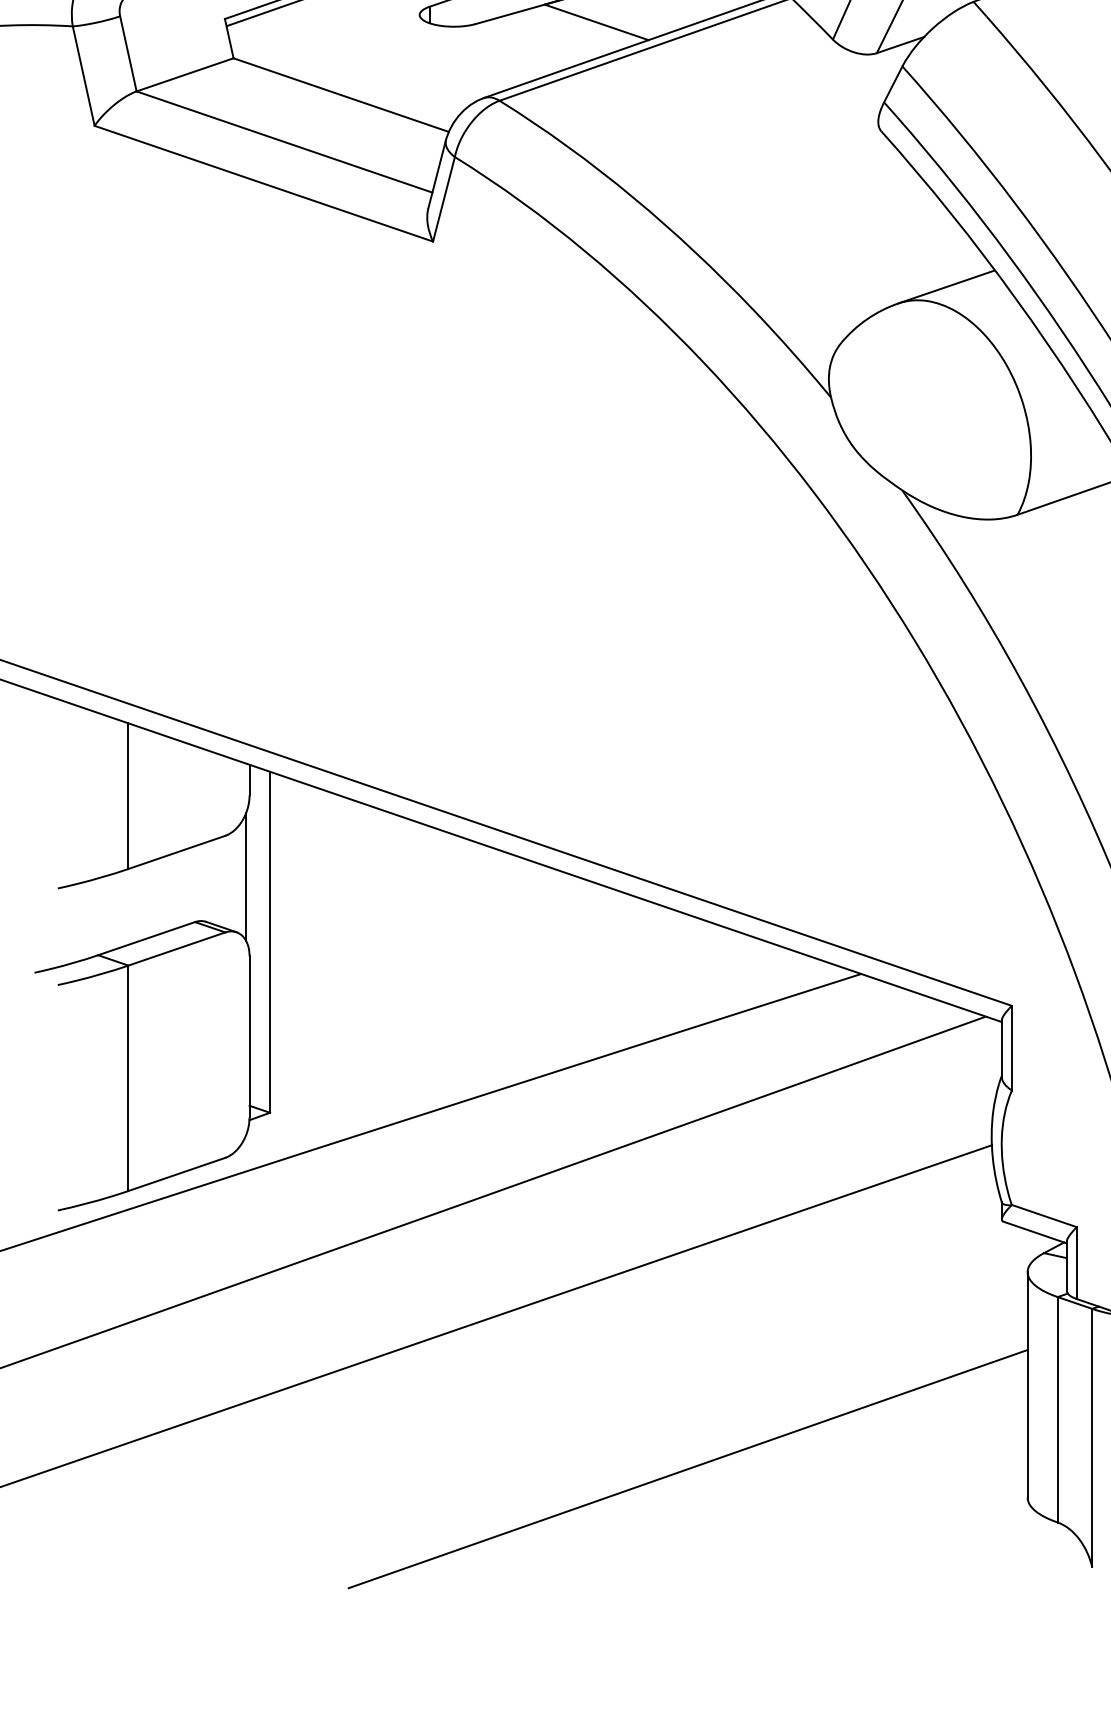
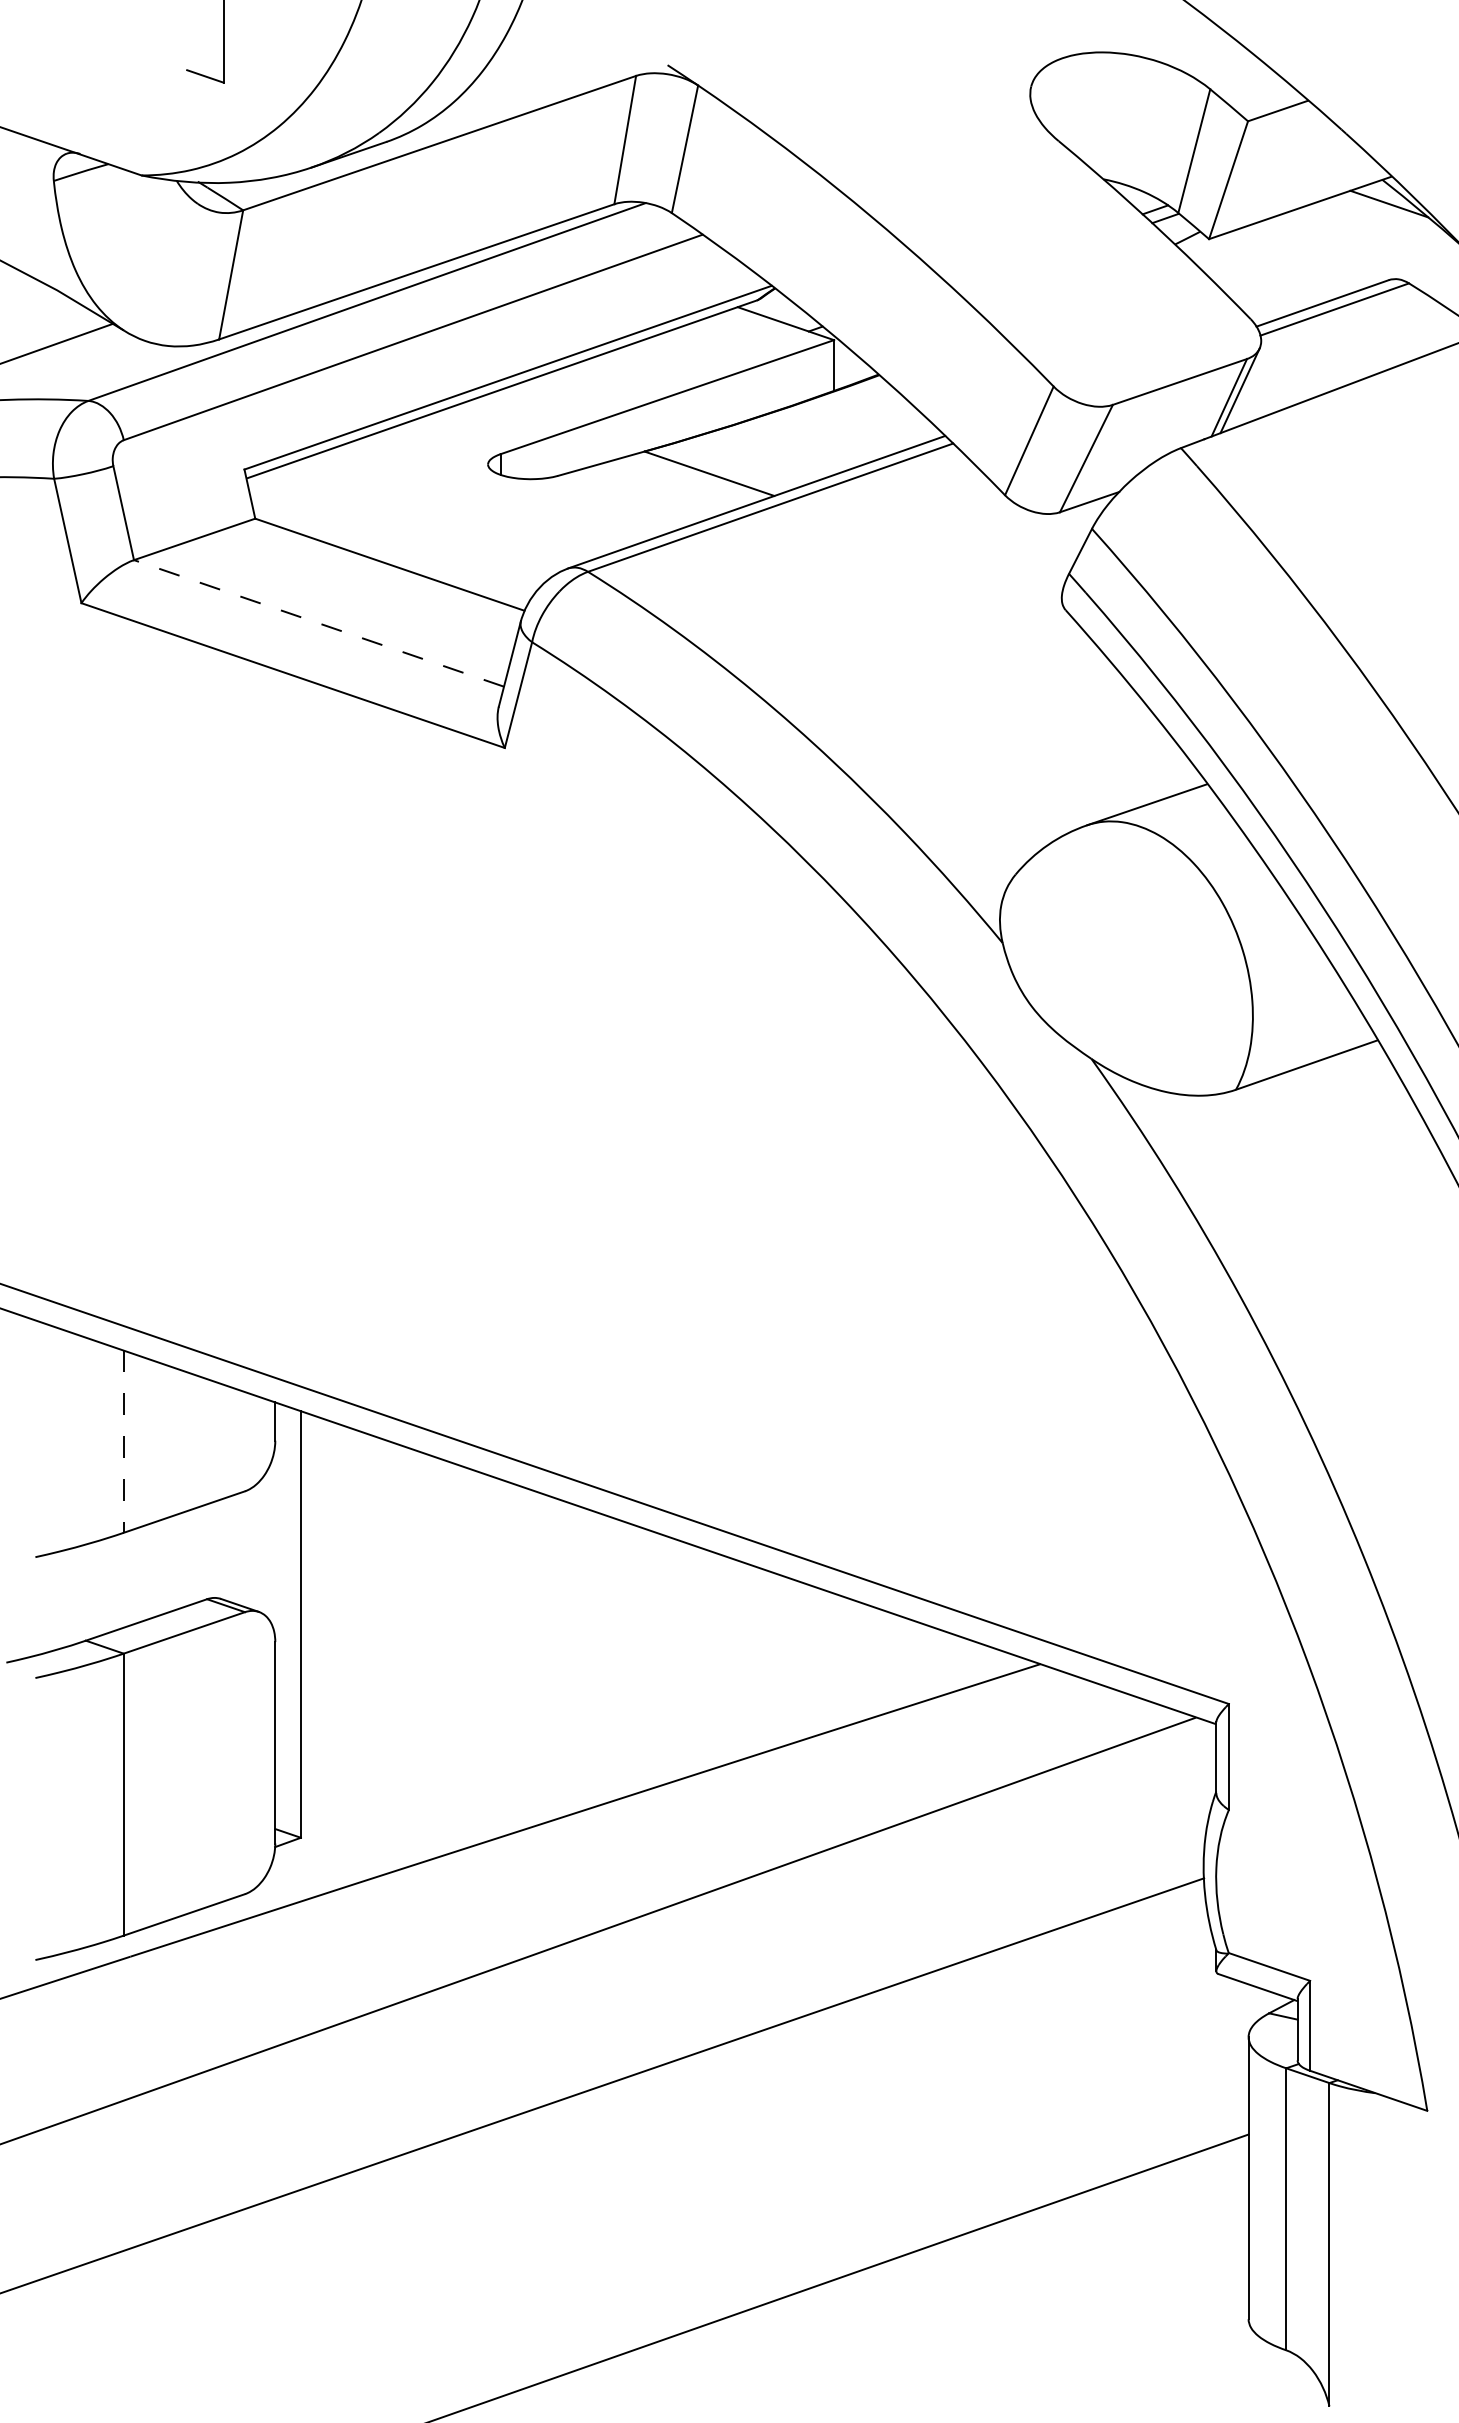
line: (284, 142) -> (319, 623), solid -> dashed
line: (128, 796) -> (123, 1442), solid -> dashed
line: (246, 876) -> (271, 1542), removed

